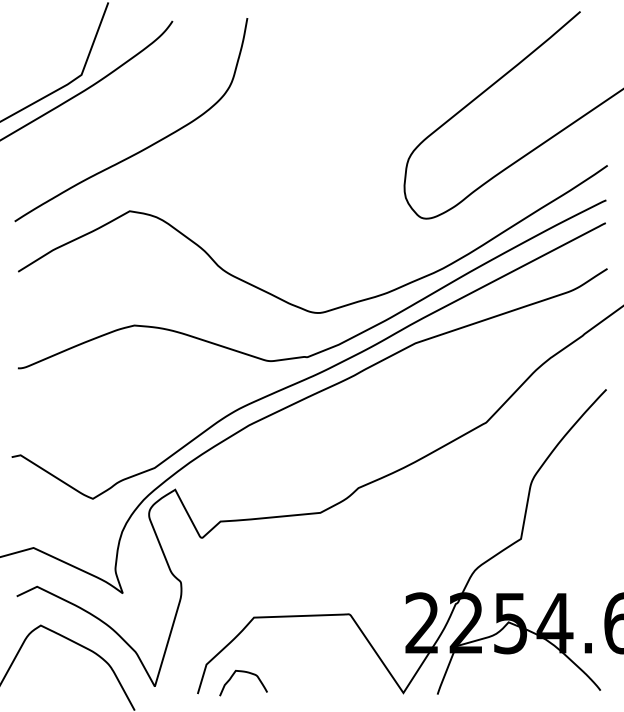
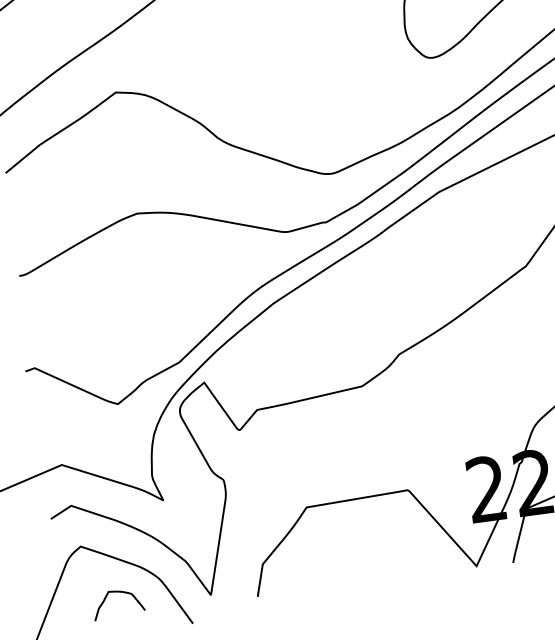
curve: (247, 673) -> (121, 593), moved

